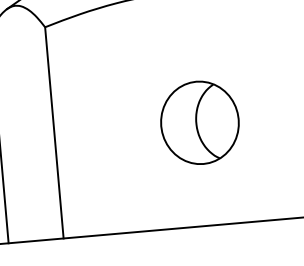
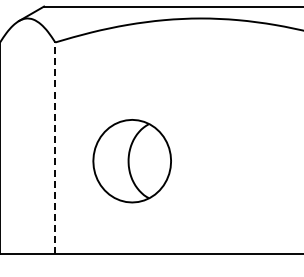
part: (199, 123) -> (131, 161), moved
line: (54, 131) -> (55, 147), solid -> dashed

